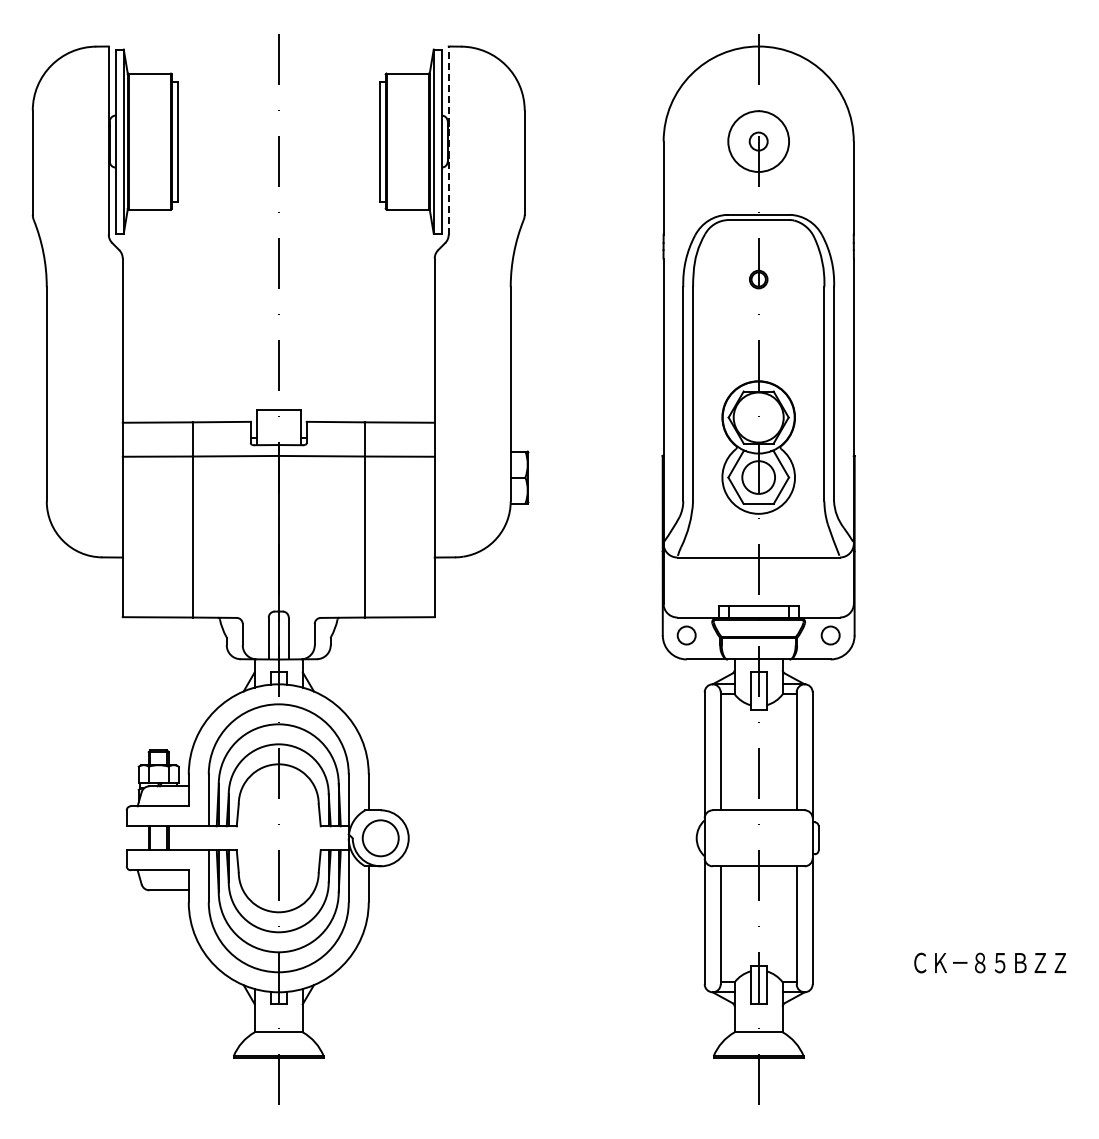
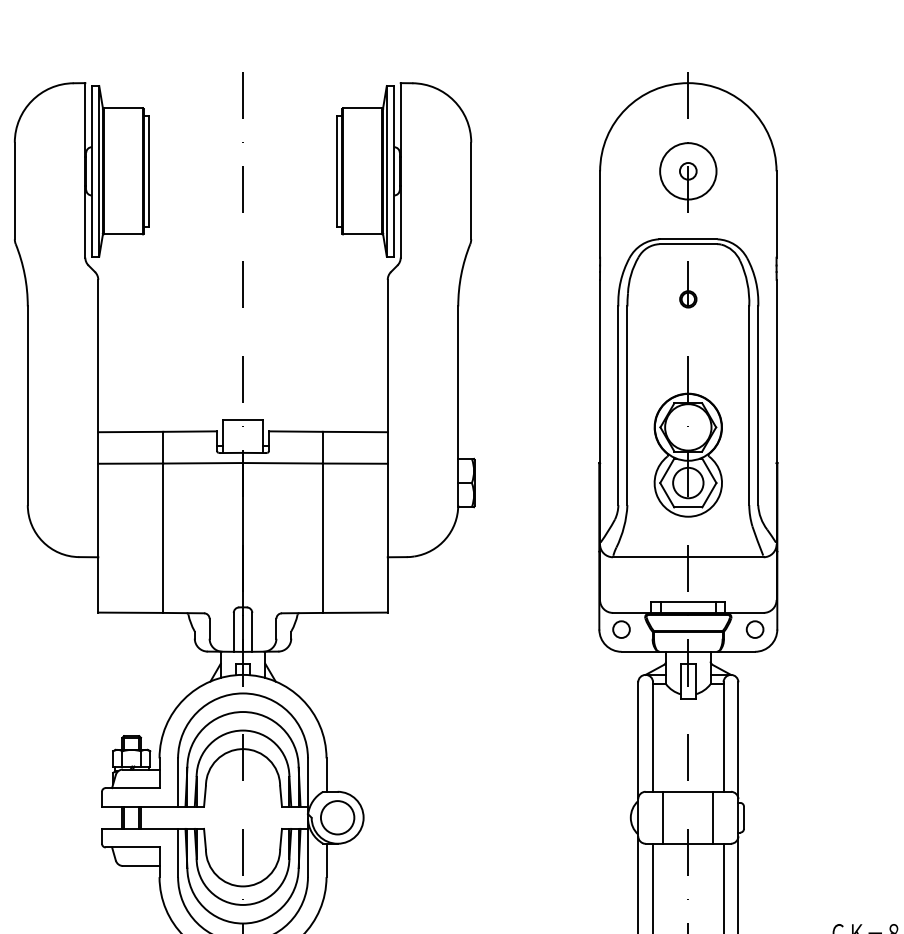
line: (448, 140) -> (400, 170), dashed -> solid
line: (731, 838) -> (663, 817), added
line: (785, 838) -> (713, 817), added

